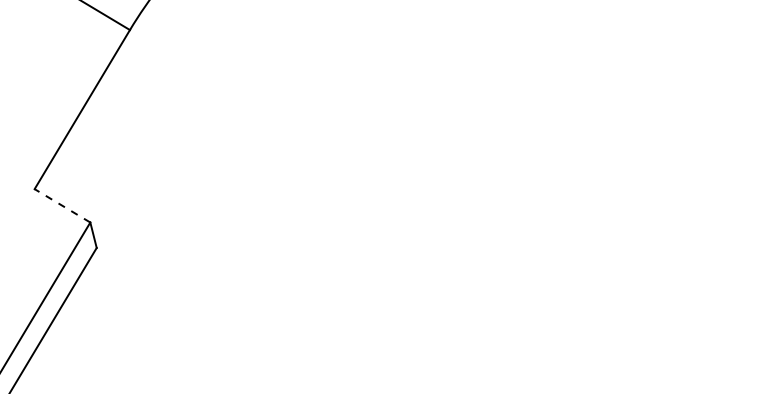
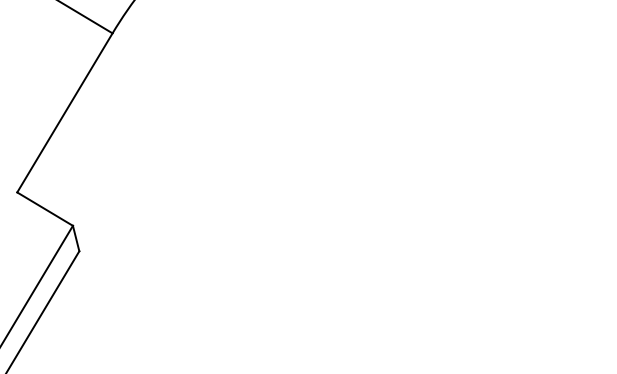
line: (62, 205) -> (45, 208), dashed -> solid

